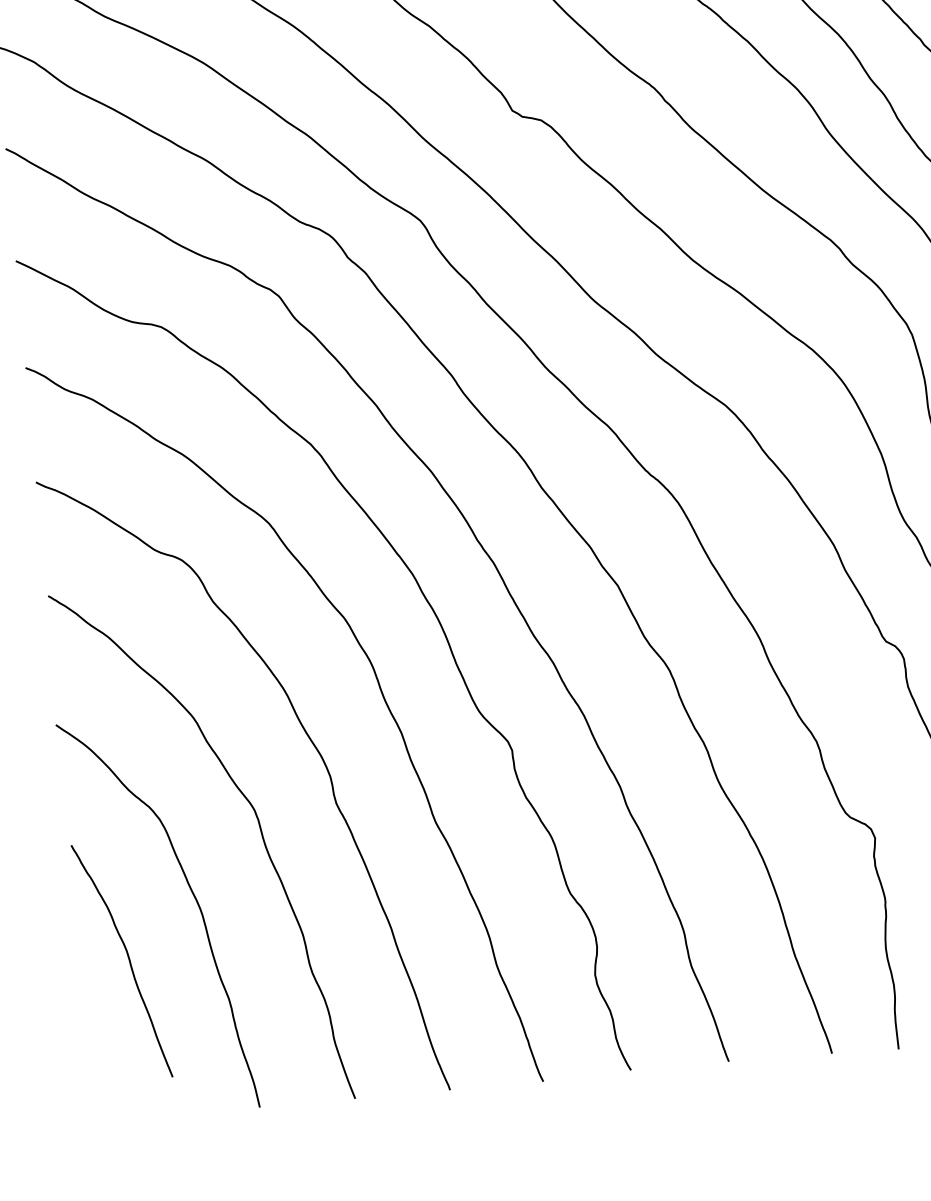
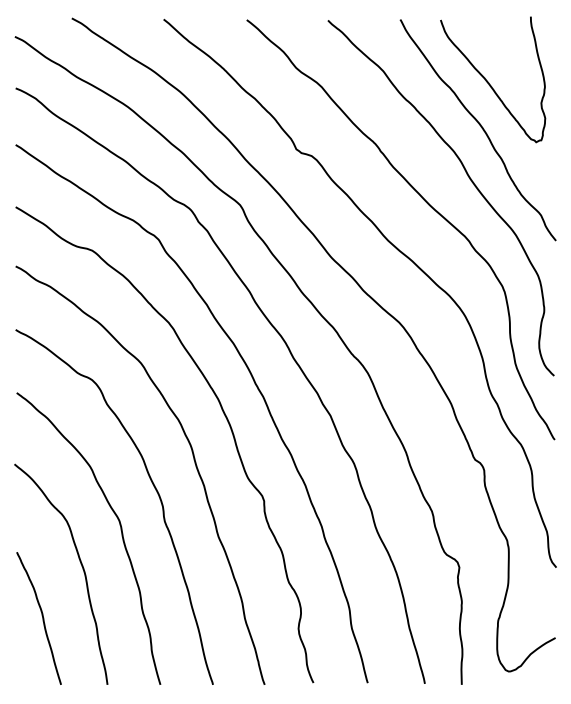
curve: (128, 960) -> (42, 618), moved

